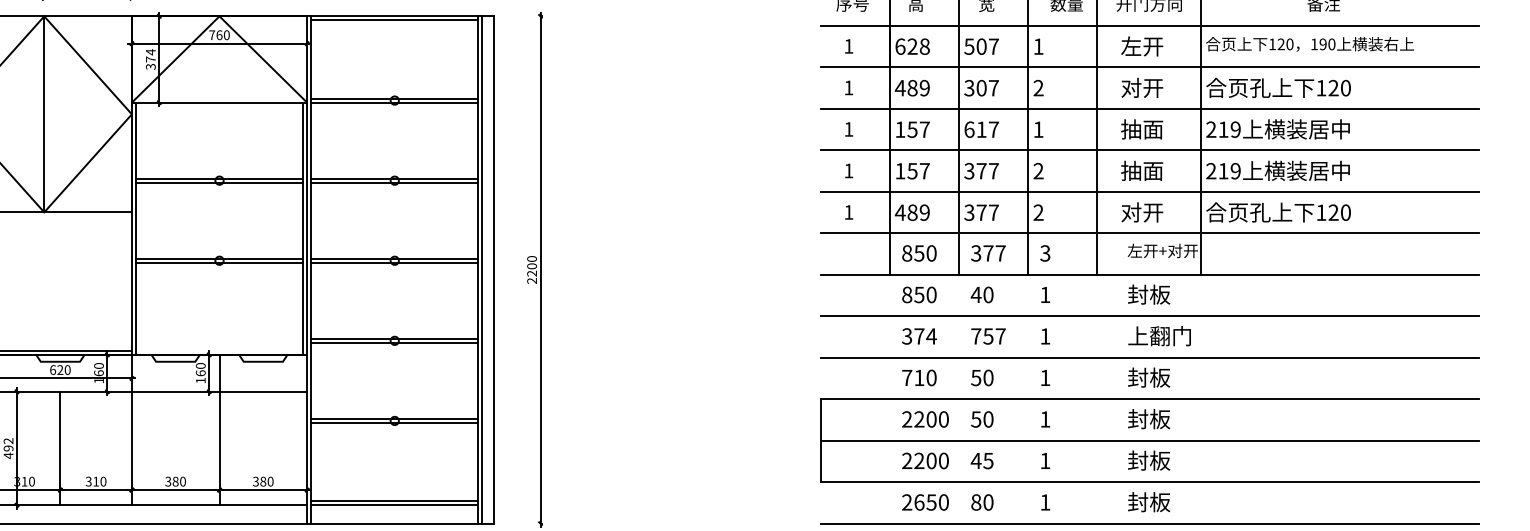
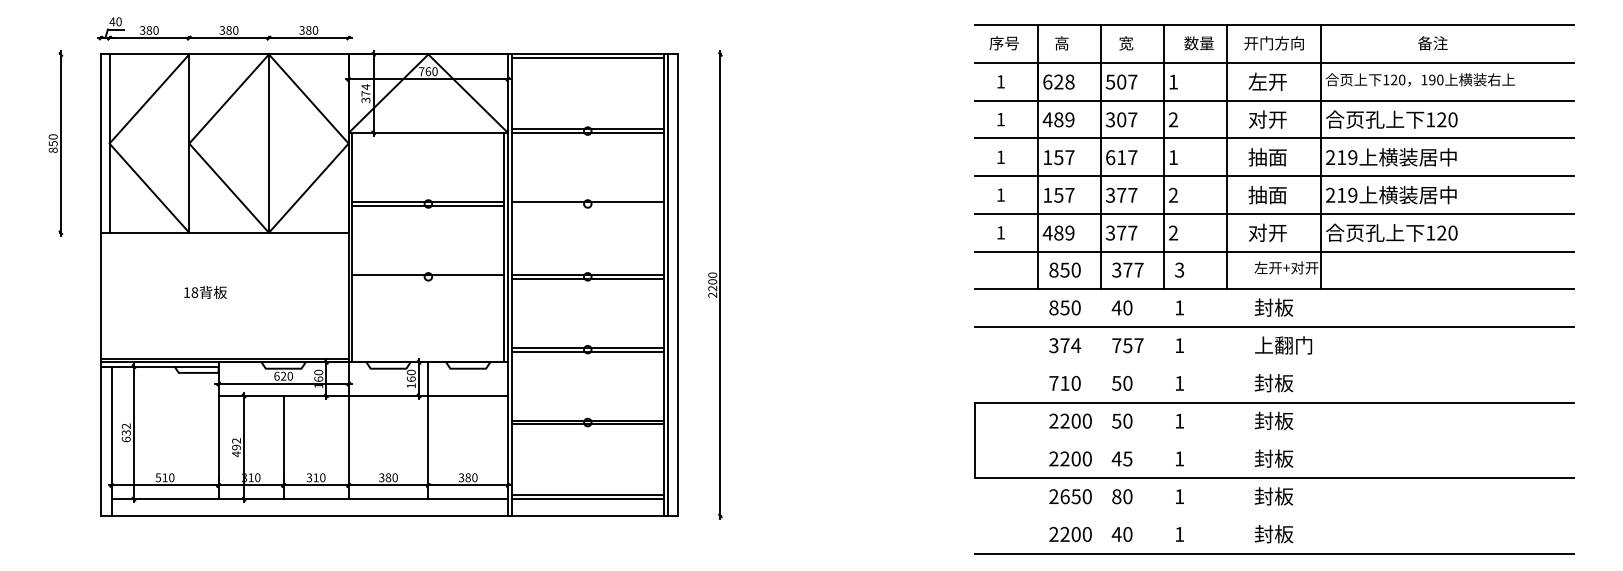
line: (394, 182) -> (587, 205), removed
line: (219, 262) -> (428, 278), removed
line: (1149, 357) -> (1274, 364), removed
line: (1149, 440) -> (1274, 440), removed
line: (1149, 523) -> (1274, 515), removed

